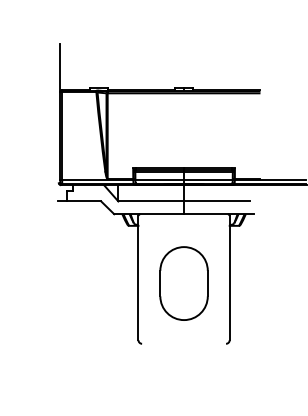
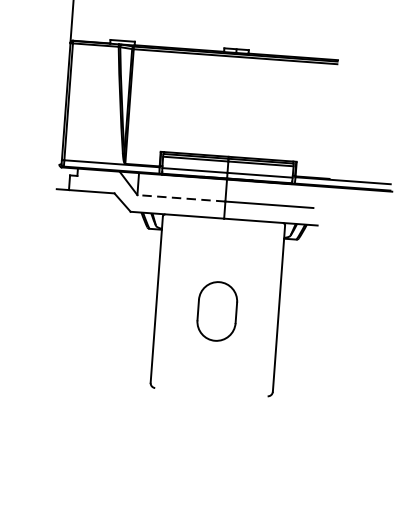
line: (151, 201) -> (181, 198), solid -> dashed
part: (183, 283) -> (216, 311), size x0.6

